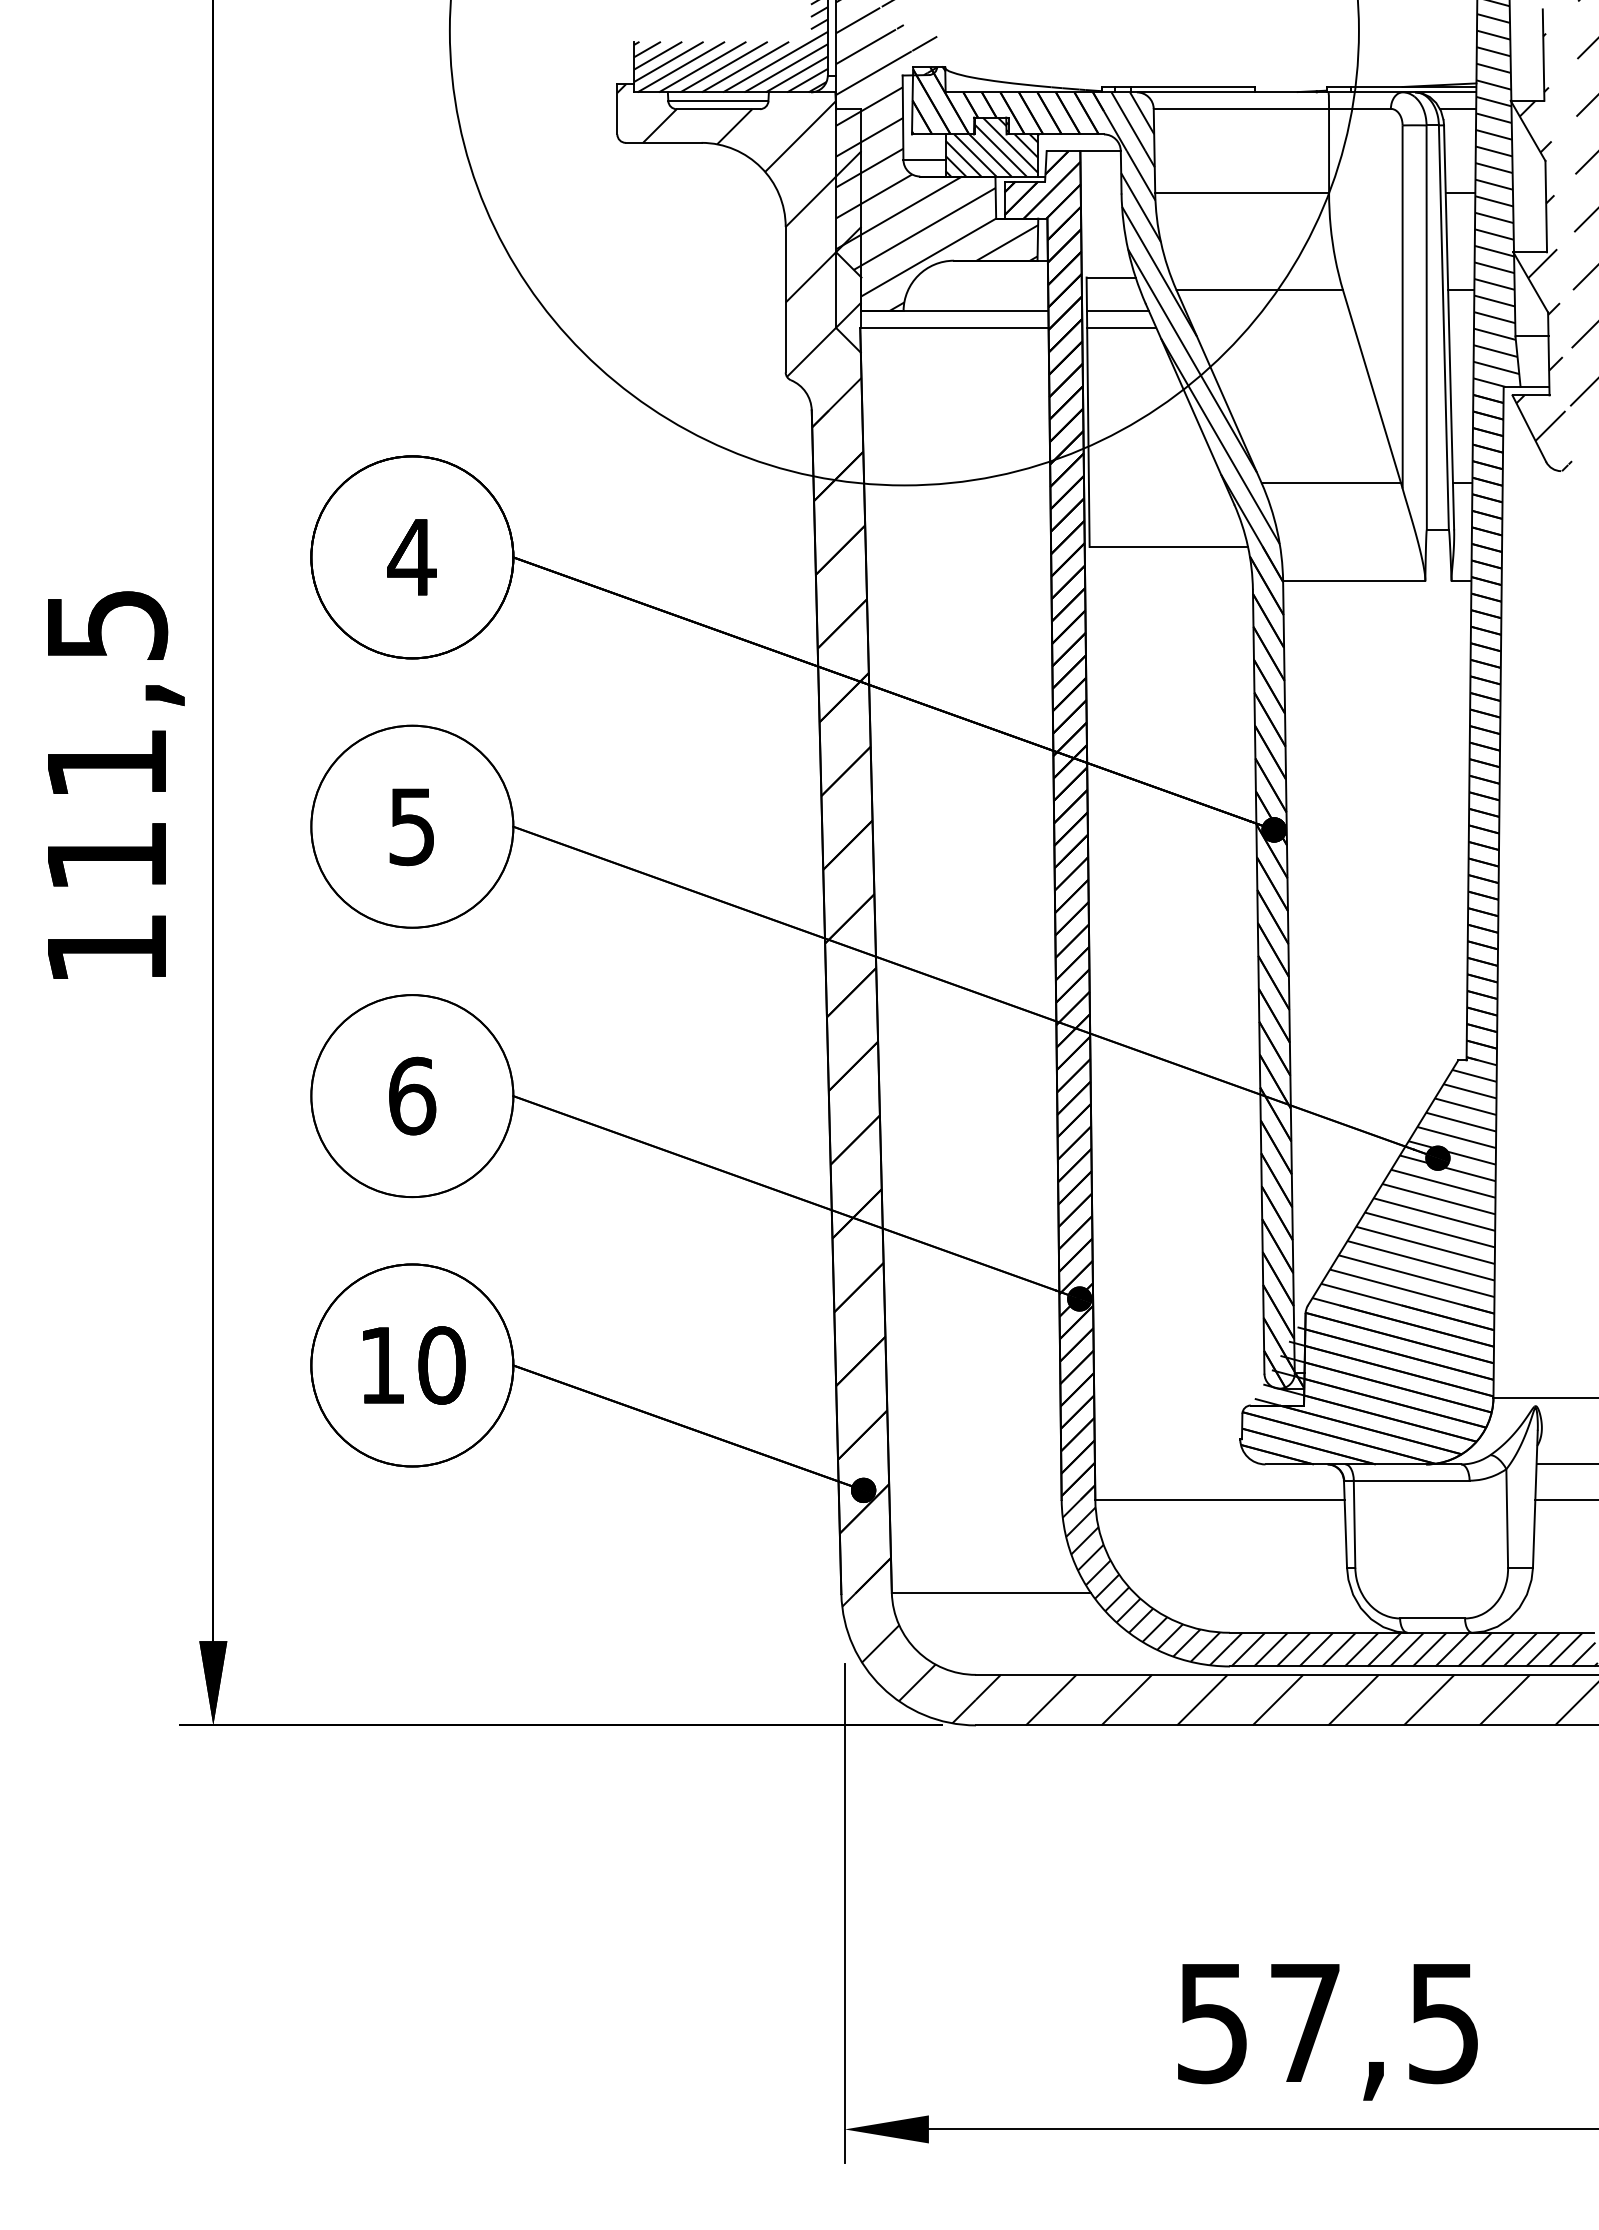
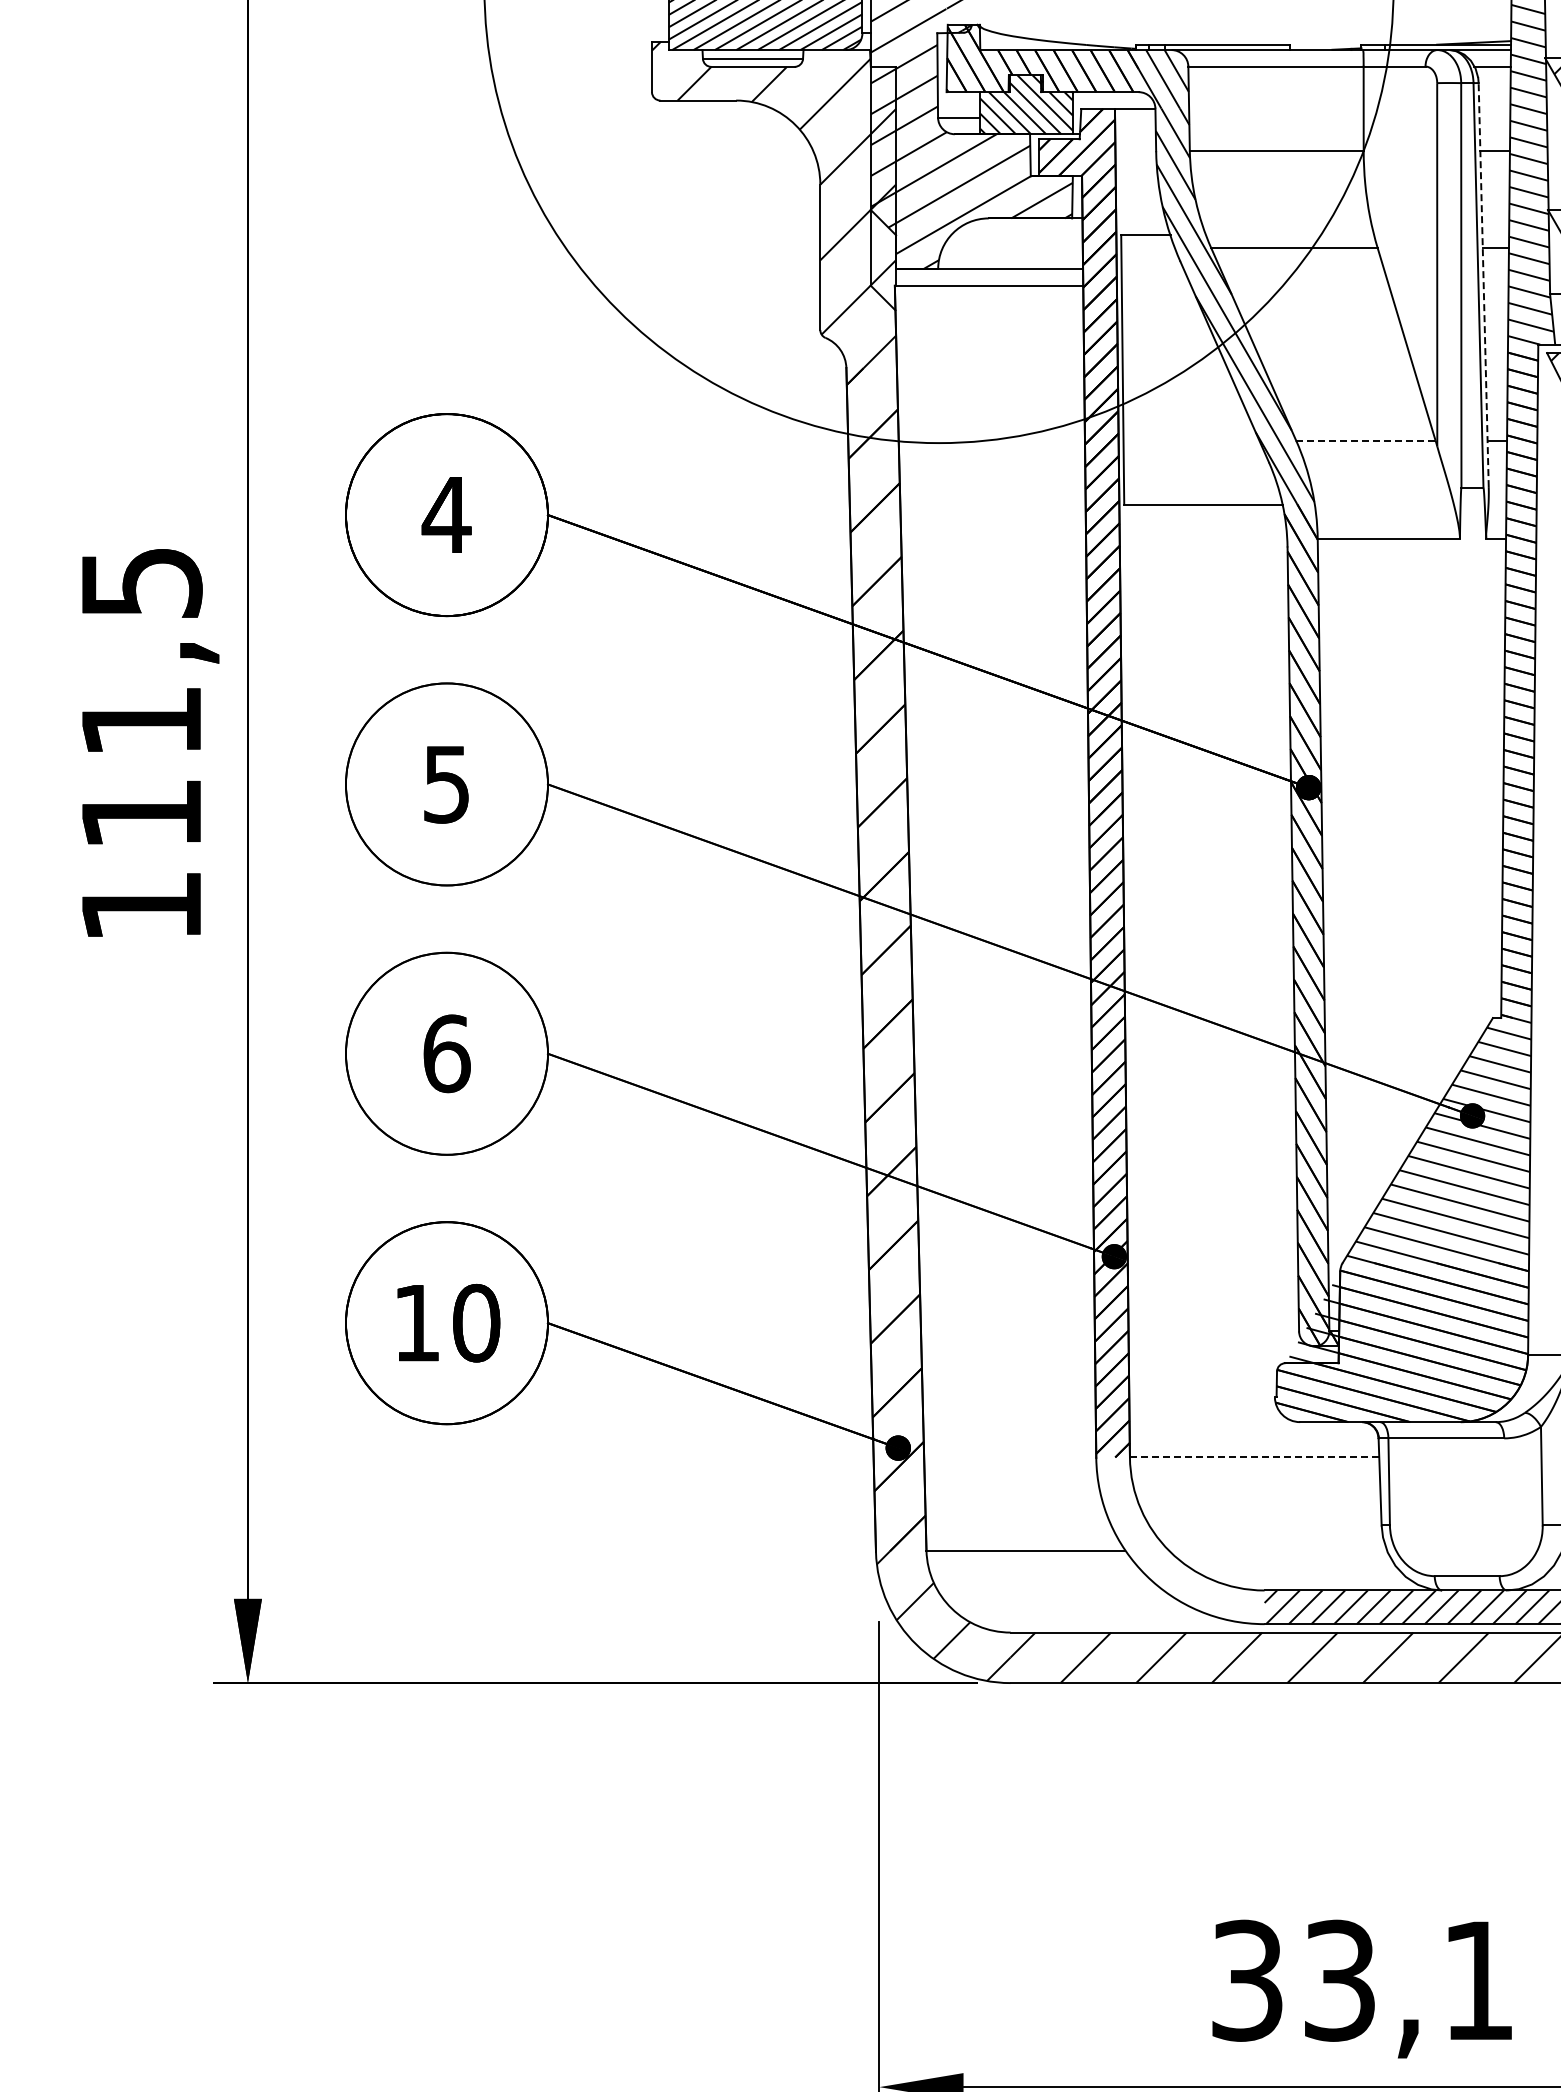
line: (1117, 311) -> (1152, 269), removed
line: (1449, 326) -> (1484, 284), solid -> dashed
line: (1121, 328) -> (1156, 286), removed
line: (1331, 483) -> (1366, 441), solid -> dashed
line: (1219, 1499) -> (1254, 1457), solid -> dashed
hatch: (1146, 1582) -> (1181, 1540), removed
text: (1327, 2023) -> (1362, 1981), 57,5 -> 33,1

